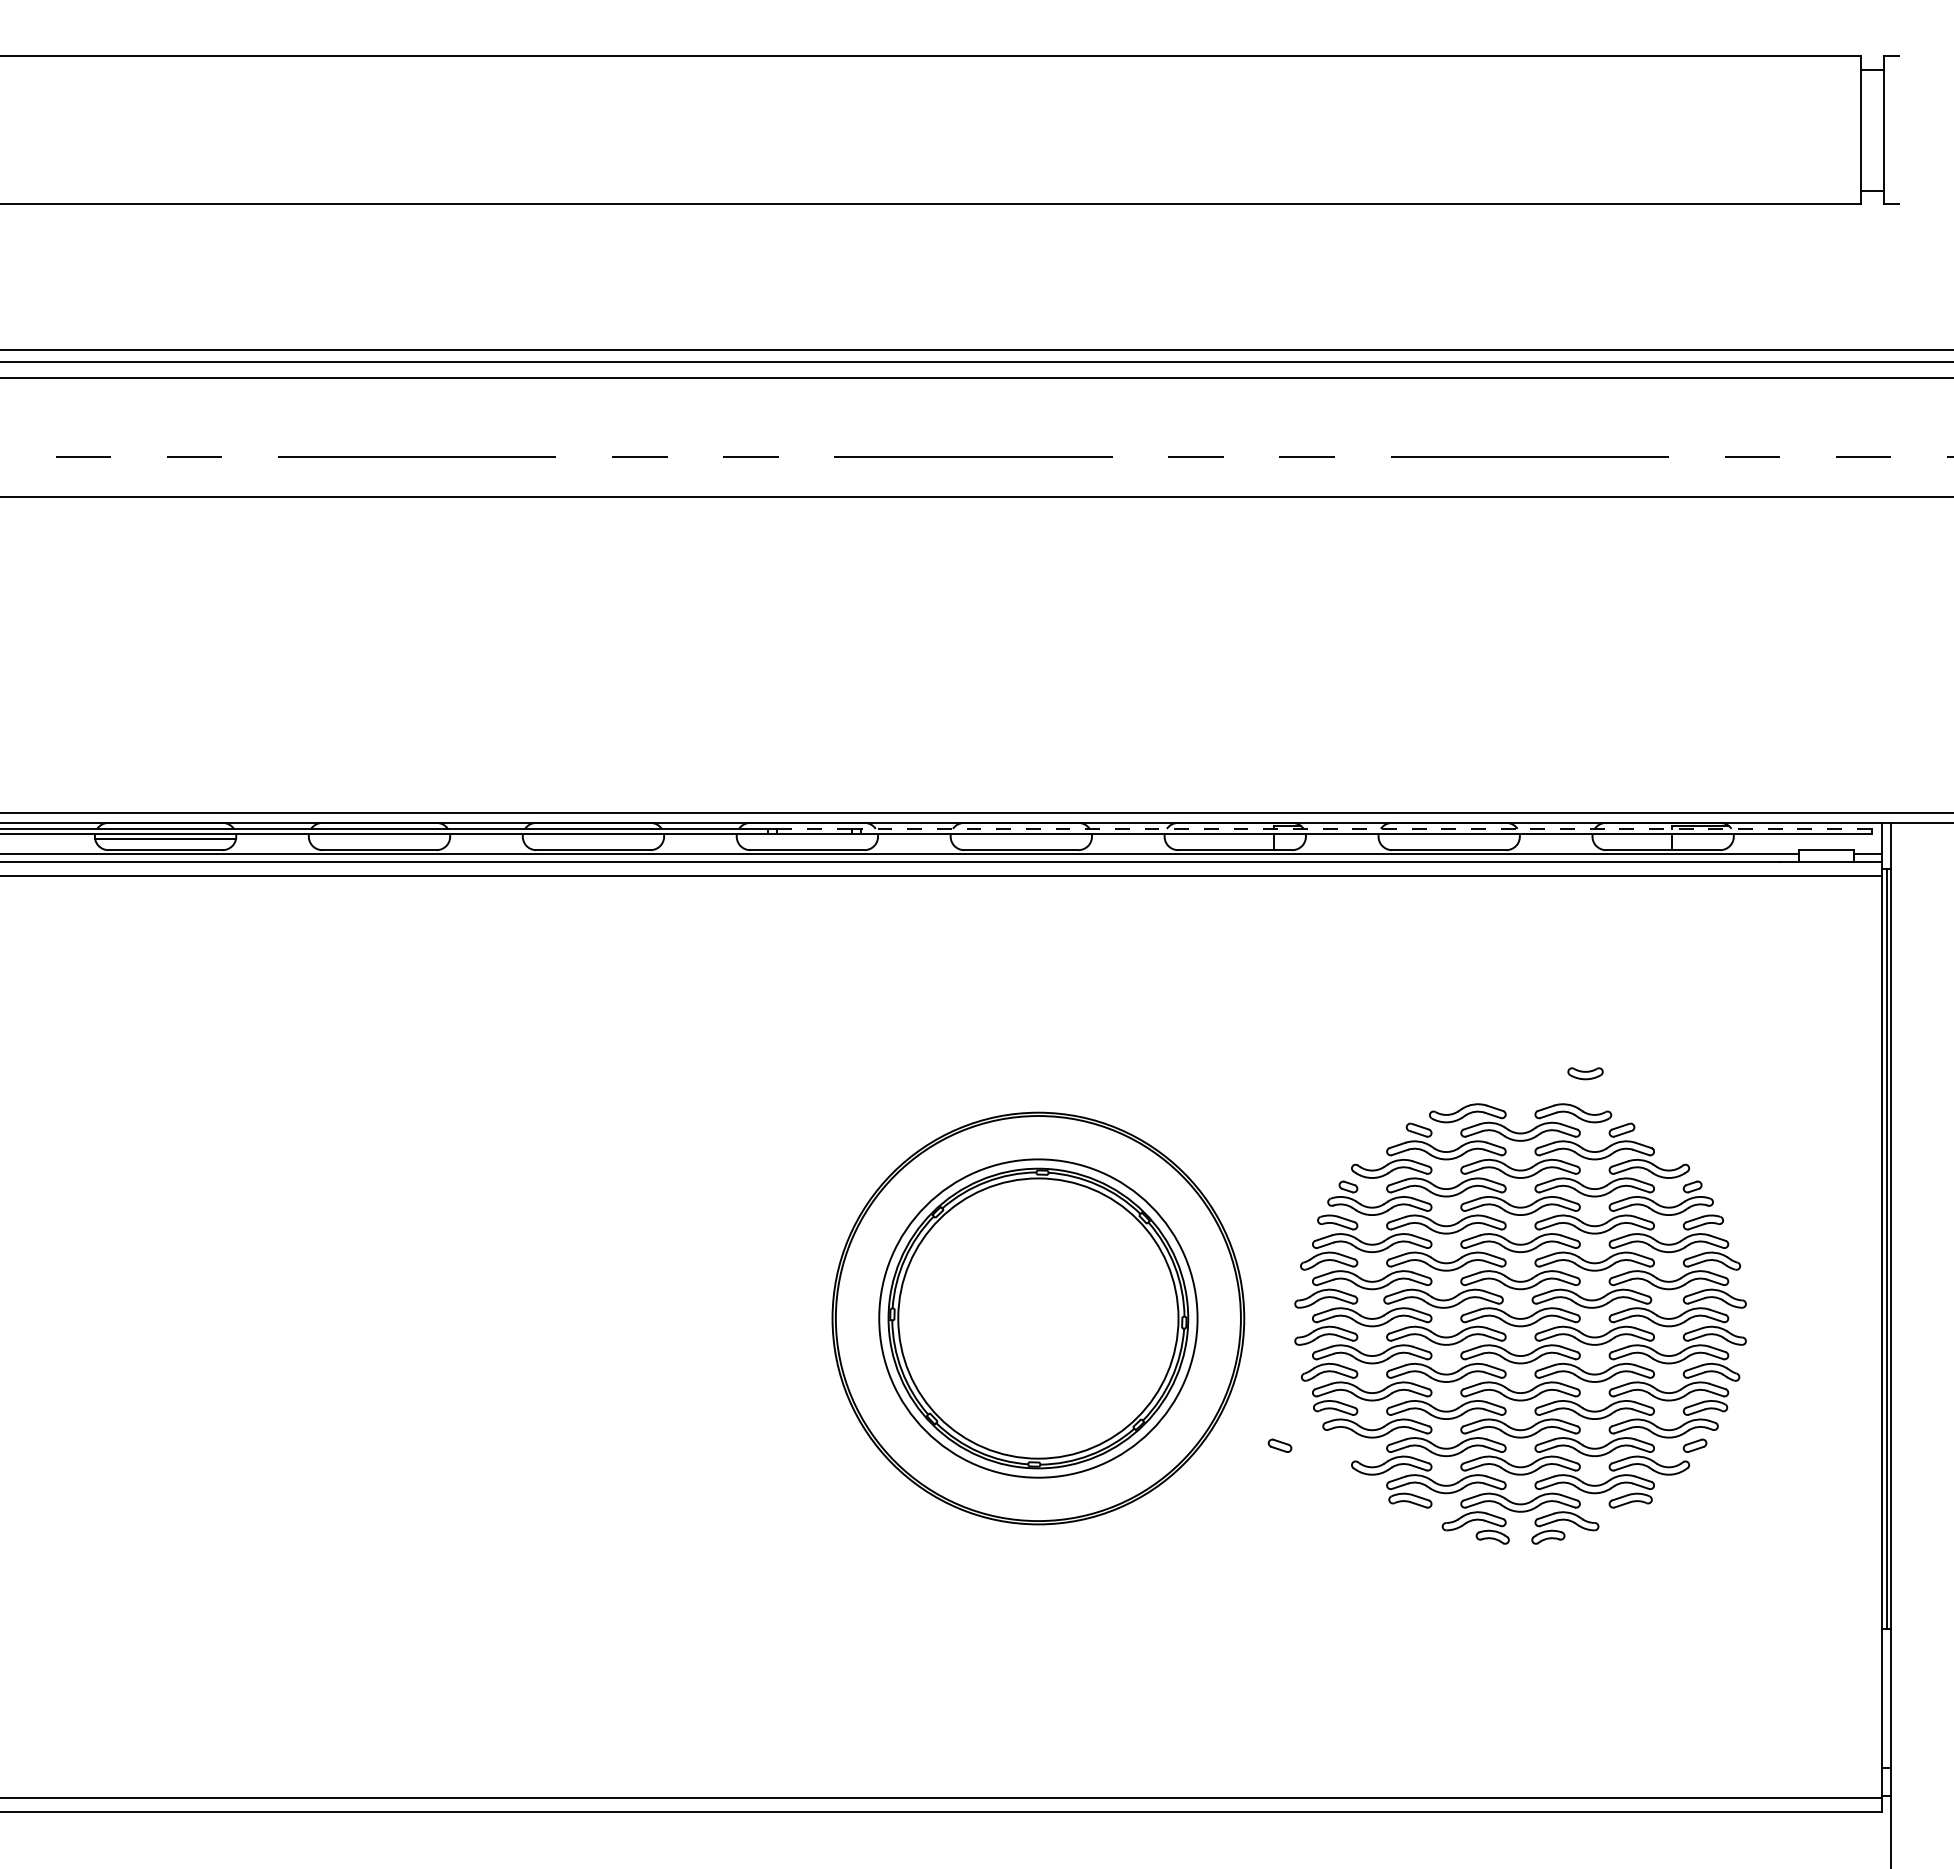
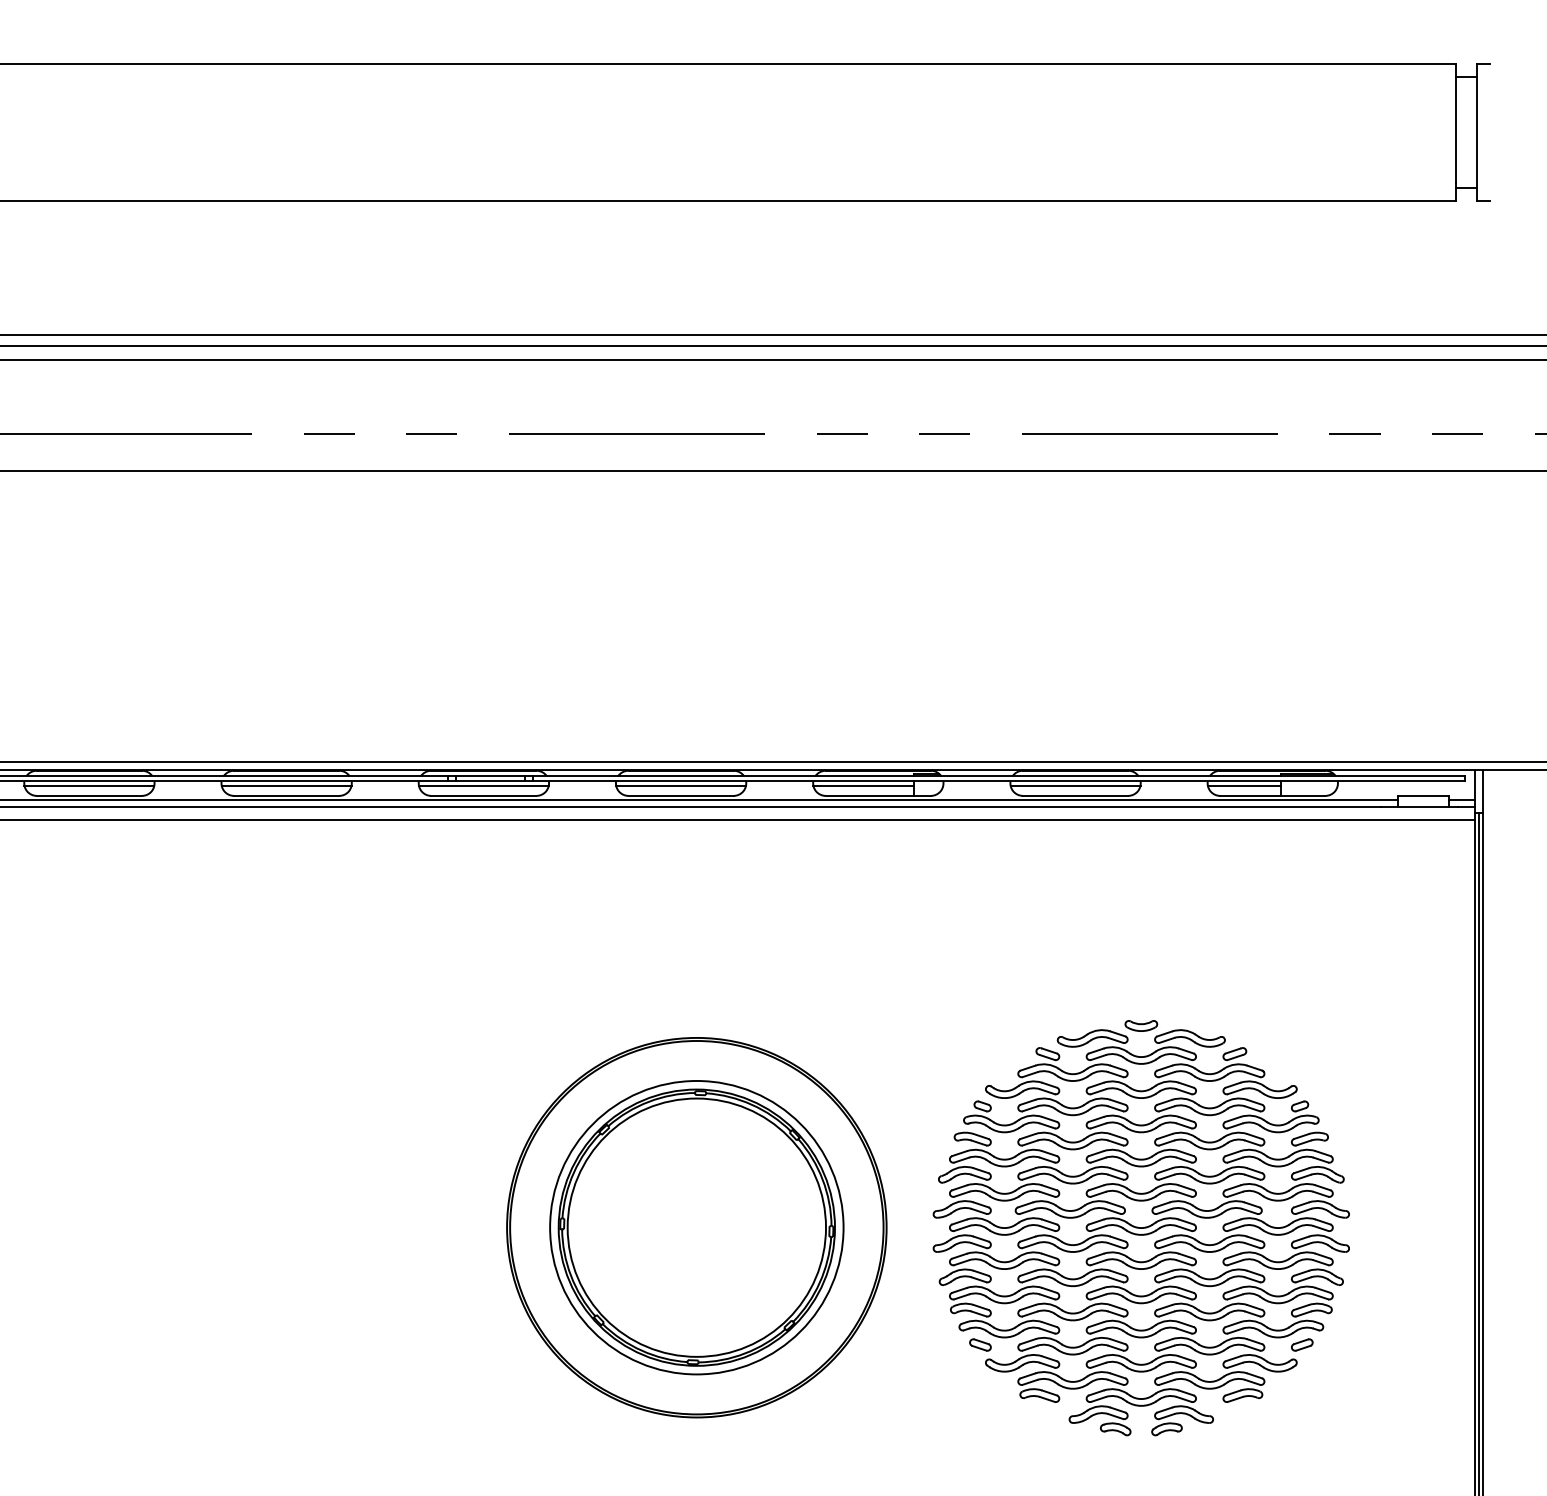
line: (814, 828) -> (490, 775), dashed -> solid
line: (1365, 828) -> (998, 775), dashed -> solid
line: (379, 838) -> (89, 785), added
line: (592, 838) -> (285, 785), added
line: (806, 838) -> (483, 785), added
line: (1020, 838) -> (680, 785), added
line: (1218, 838) -> (862, 785), added
line: (1448, 838) -> (1074, 785), added
line: (1632, 838) -> (1244, 785), added
part: (1585, 1073) -> (1141, 1025), moved
part: (1279, 1445) -> (979, 1344), moved

